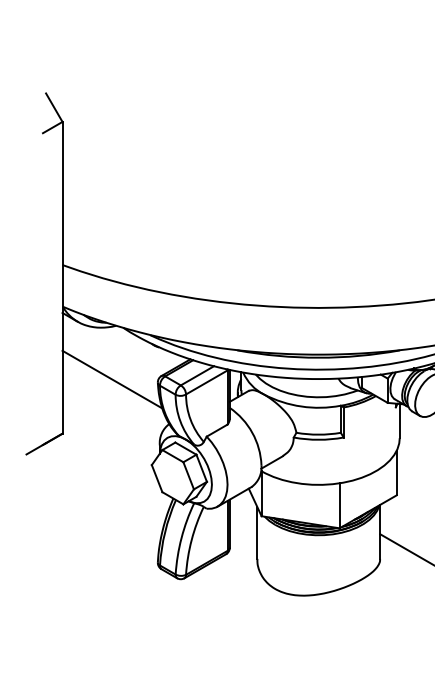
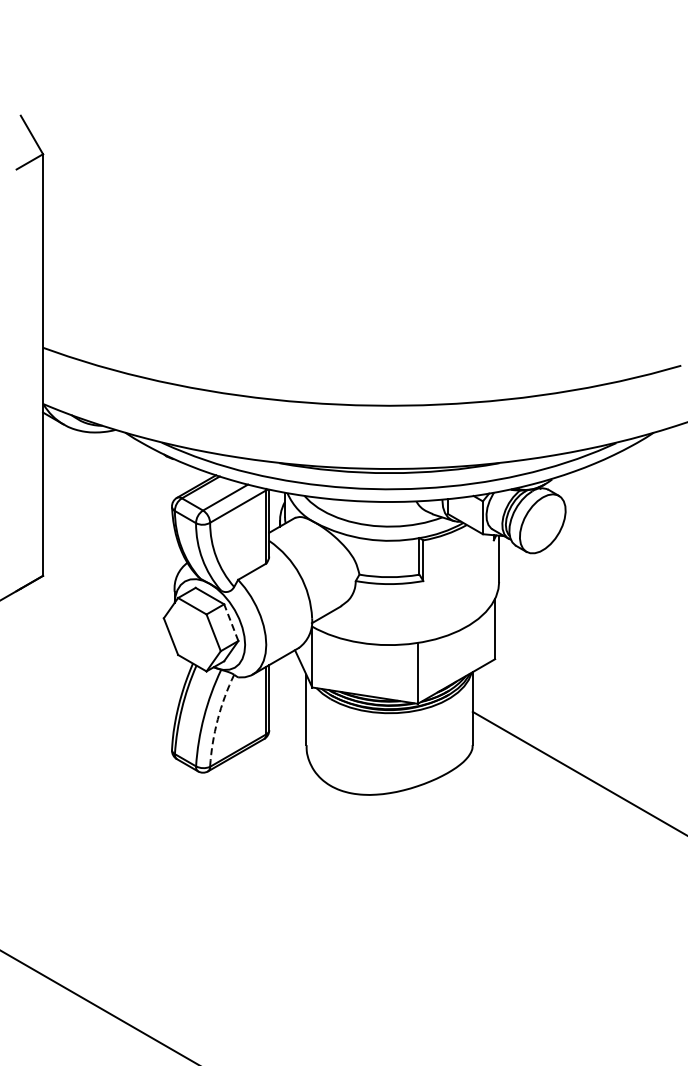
line: (112, 379) -> (110, 502), removed
line: (201, 468) -> (231, 622), solid -> dashed
arc: (191, 539) -> (217, 719), solid -> dashed

